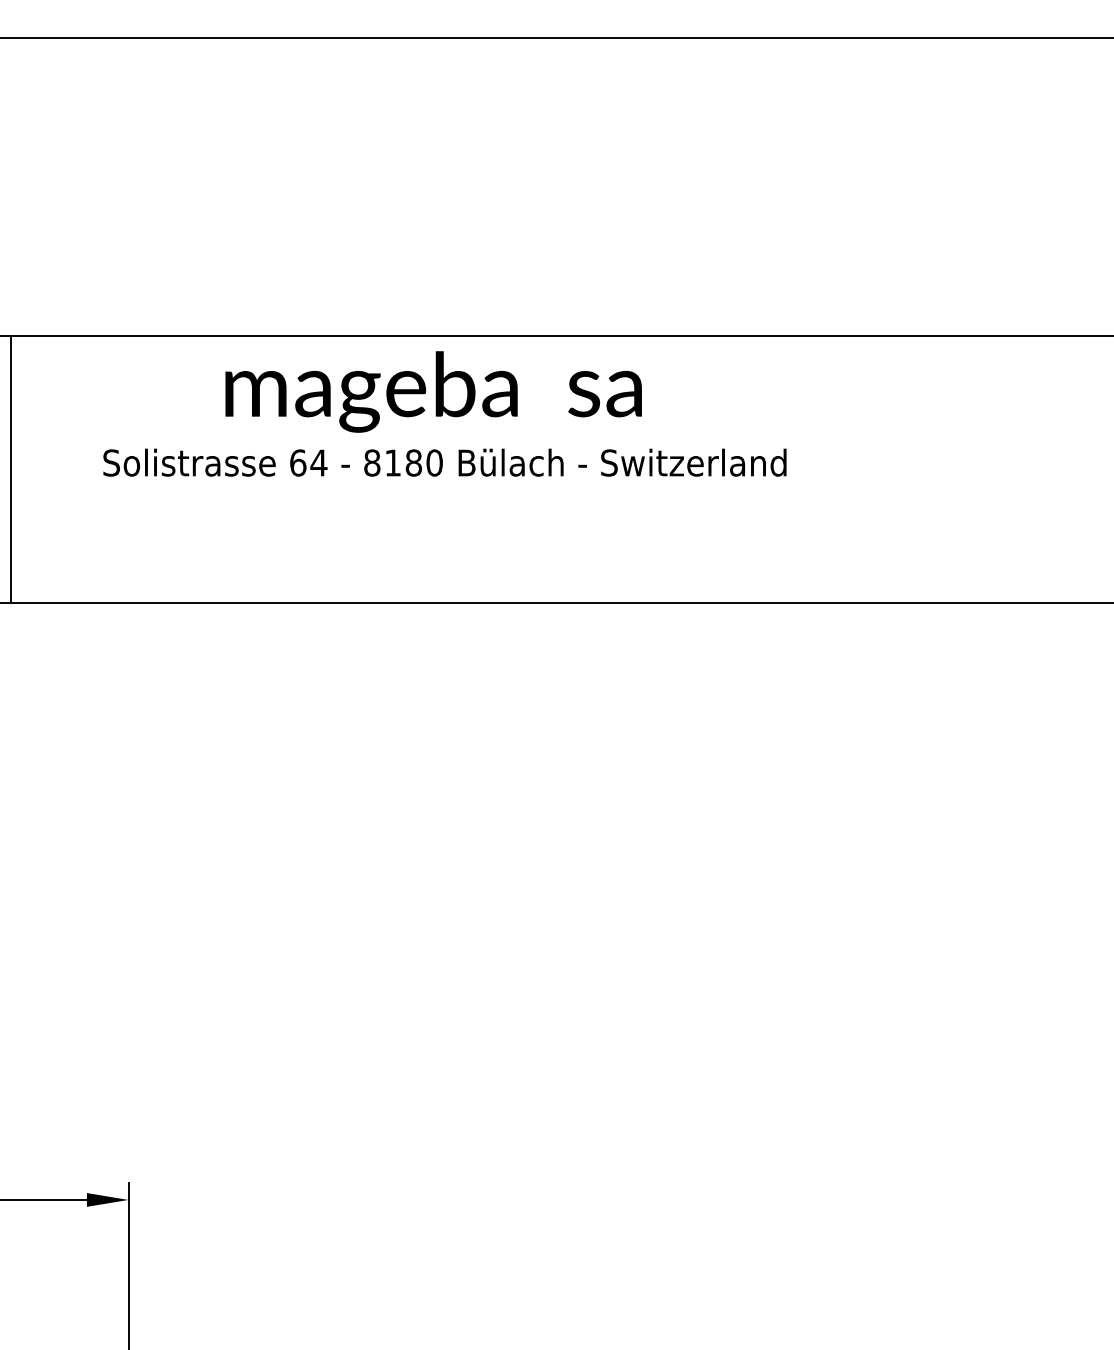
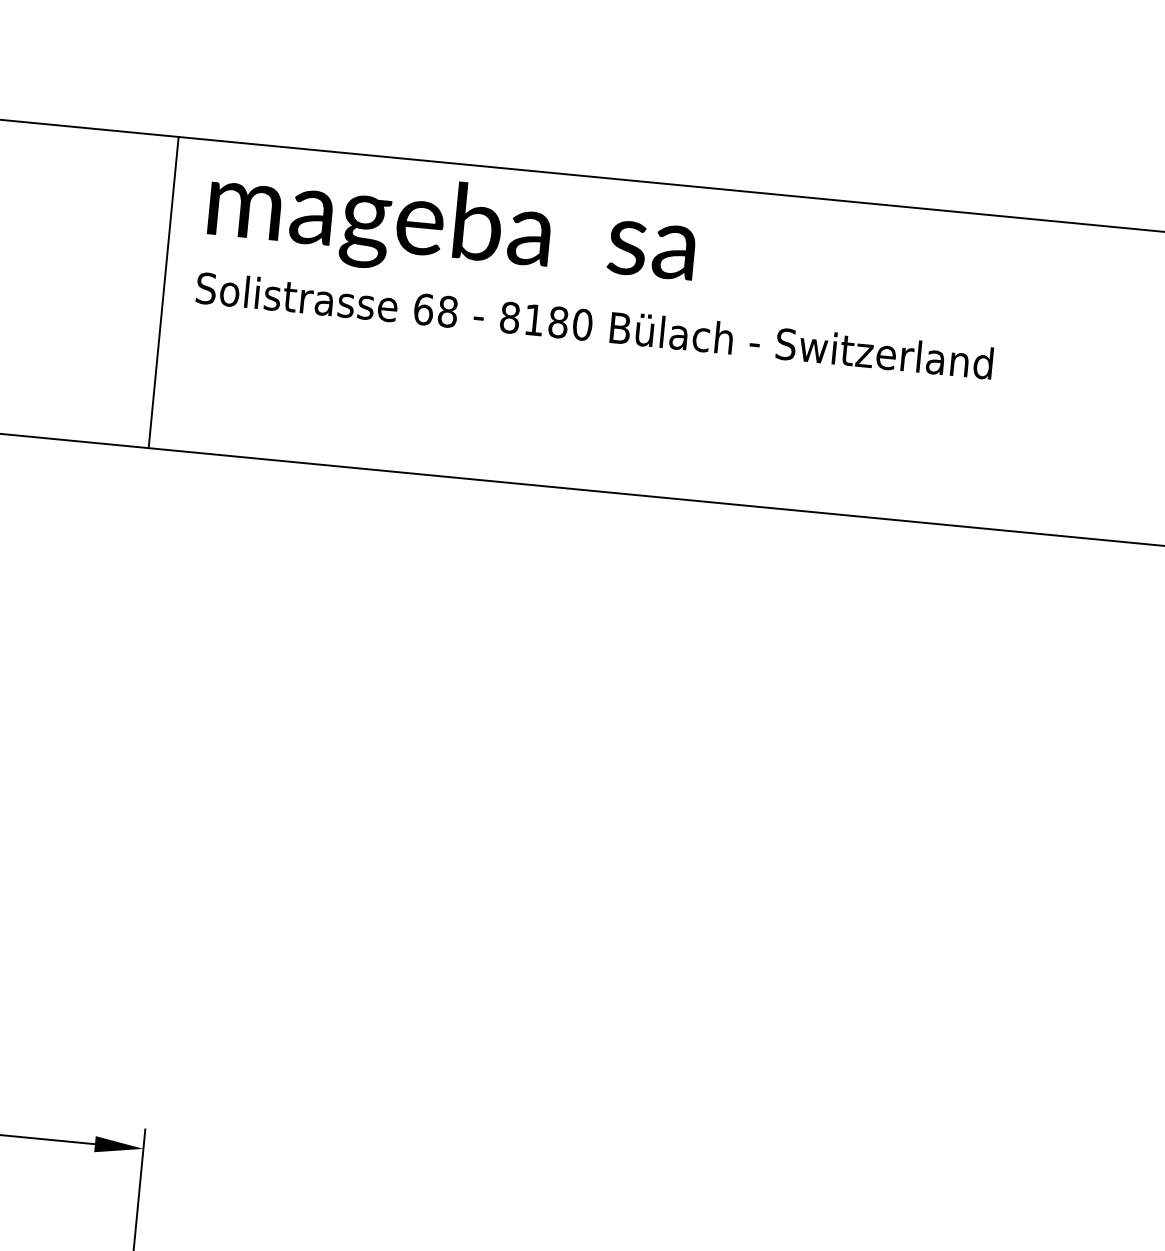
text: (433, 391) -> (451, 228), moved
text: (318, 462) -> (447, 311), 64 -> 68
line: (10, 469) -> (163, 292), moved

